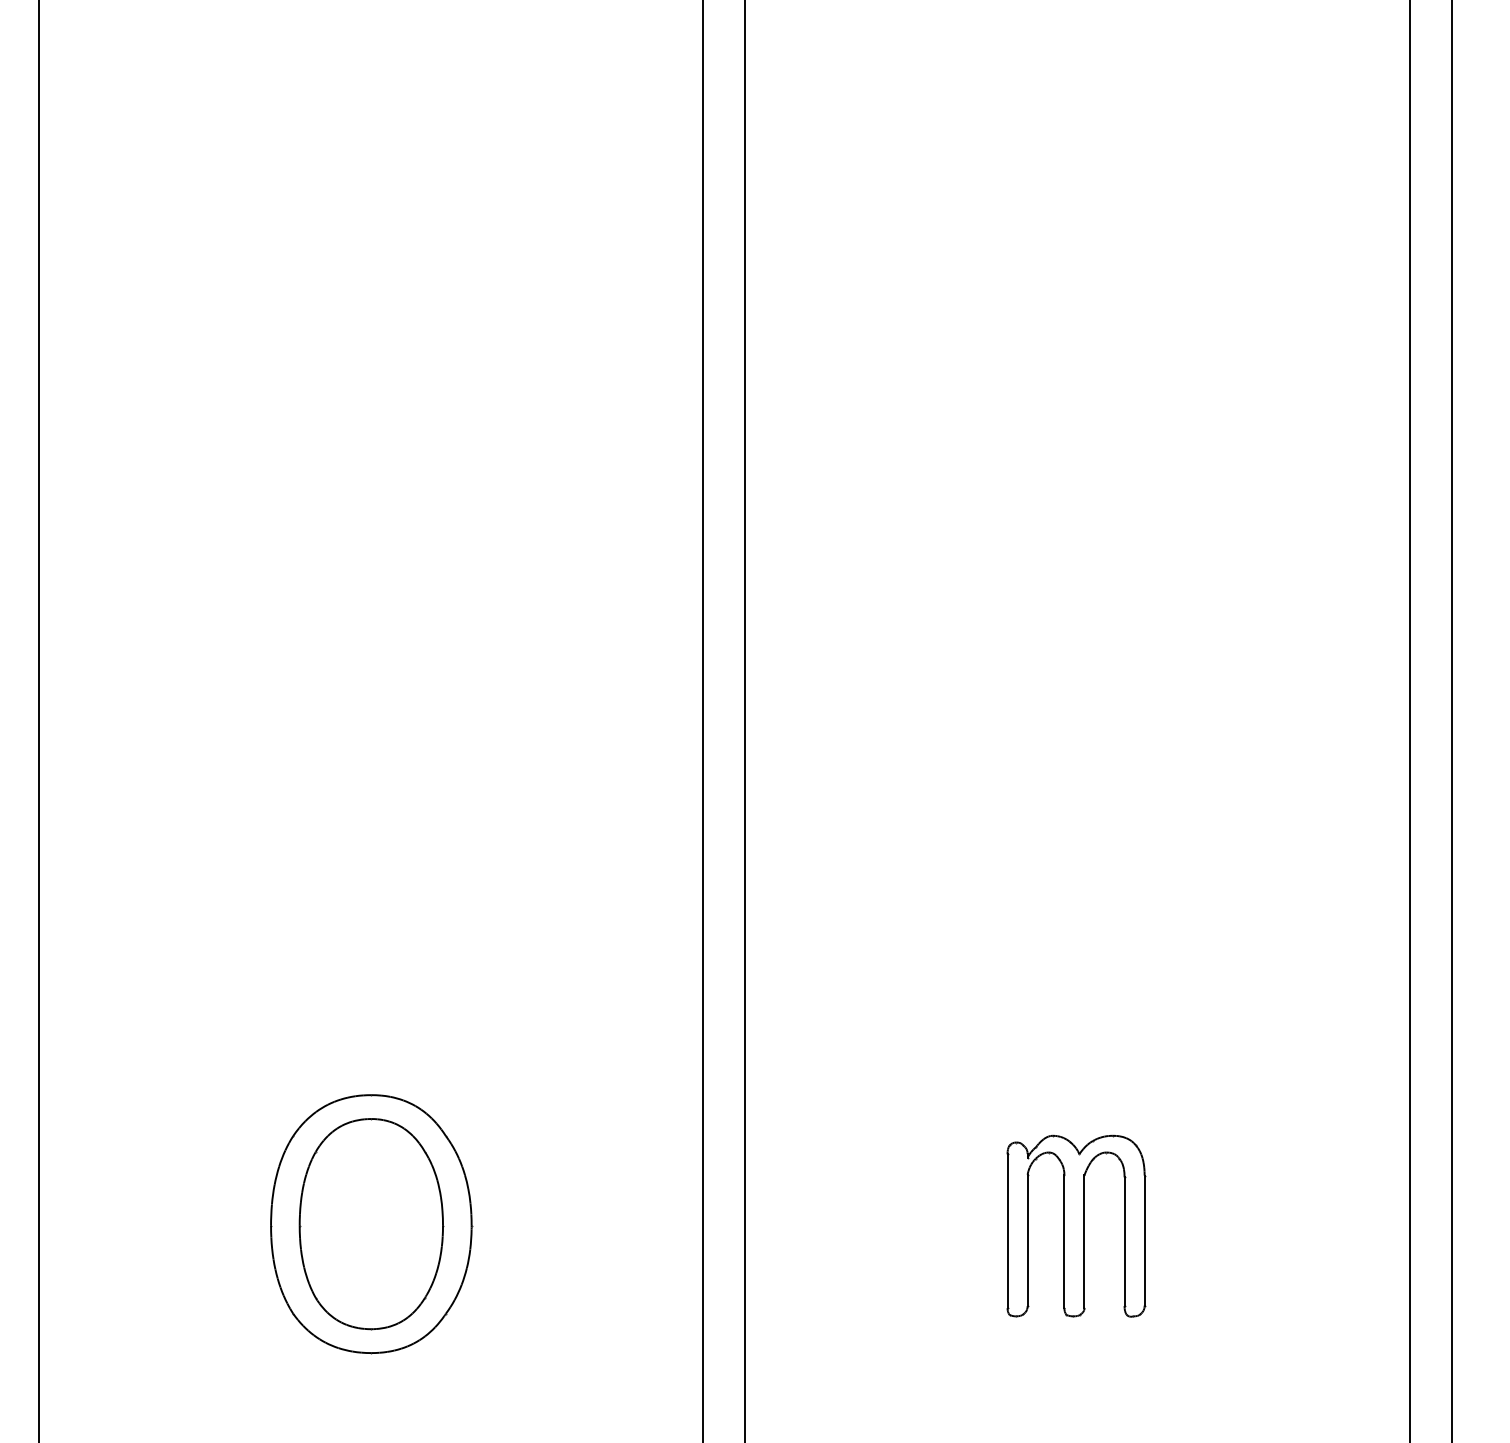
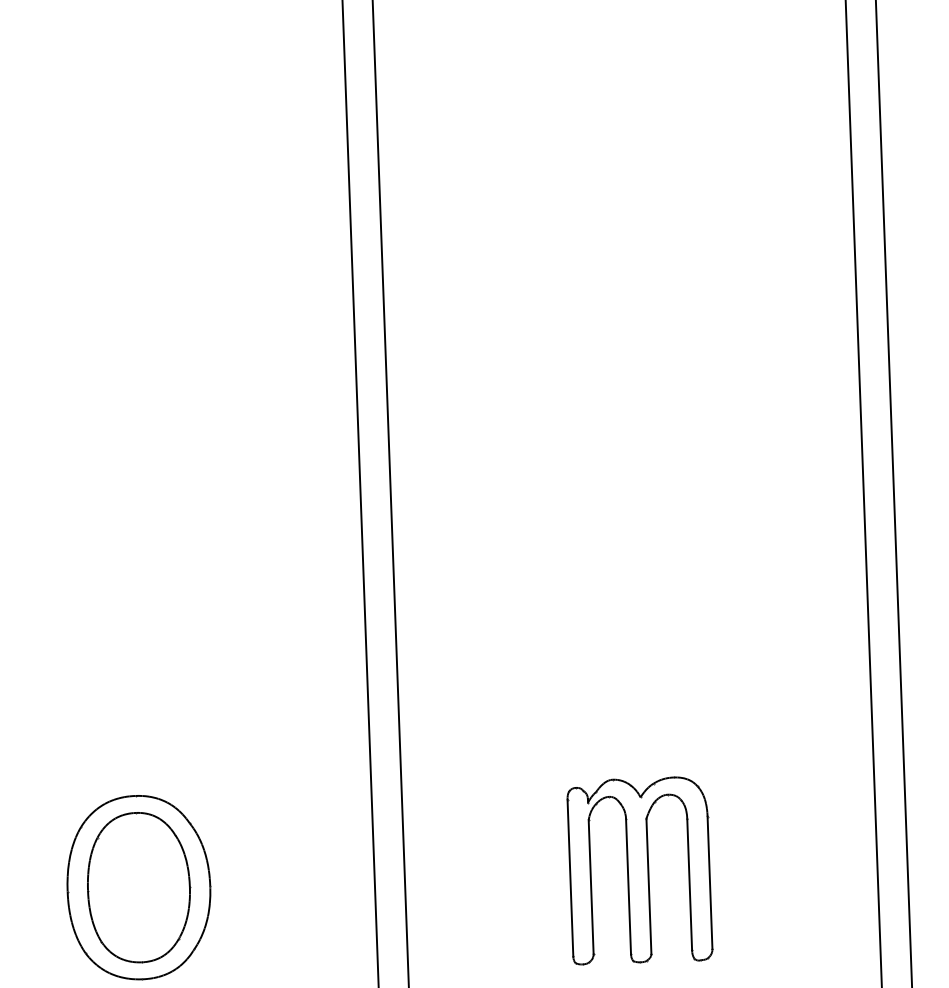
part: (1076, 1226) -> (640, 870), size x1.43

